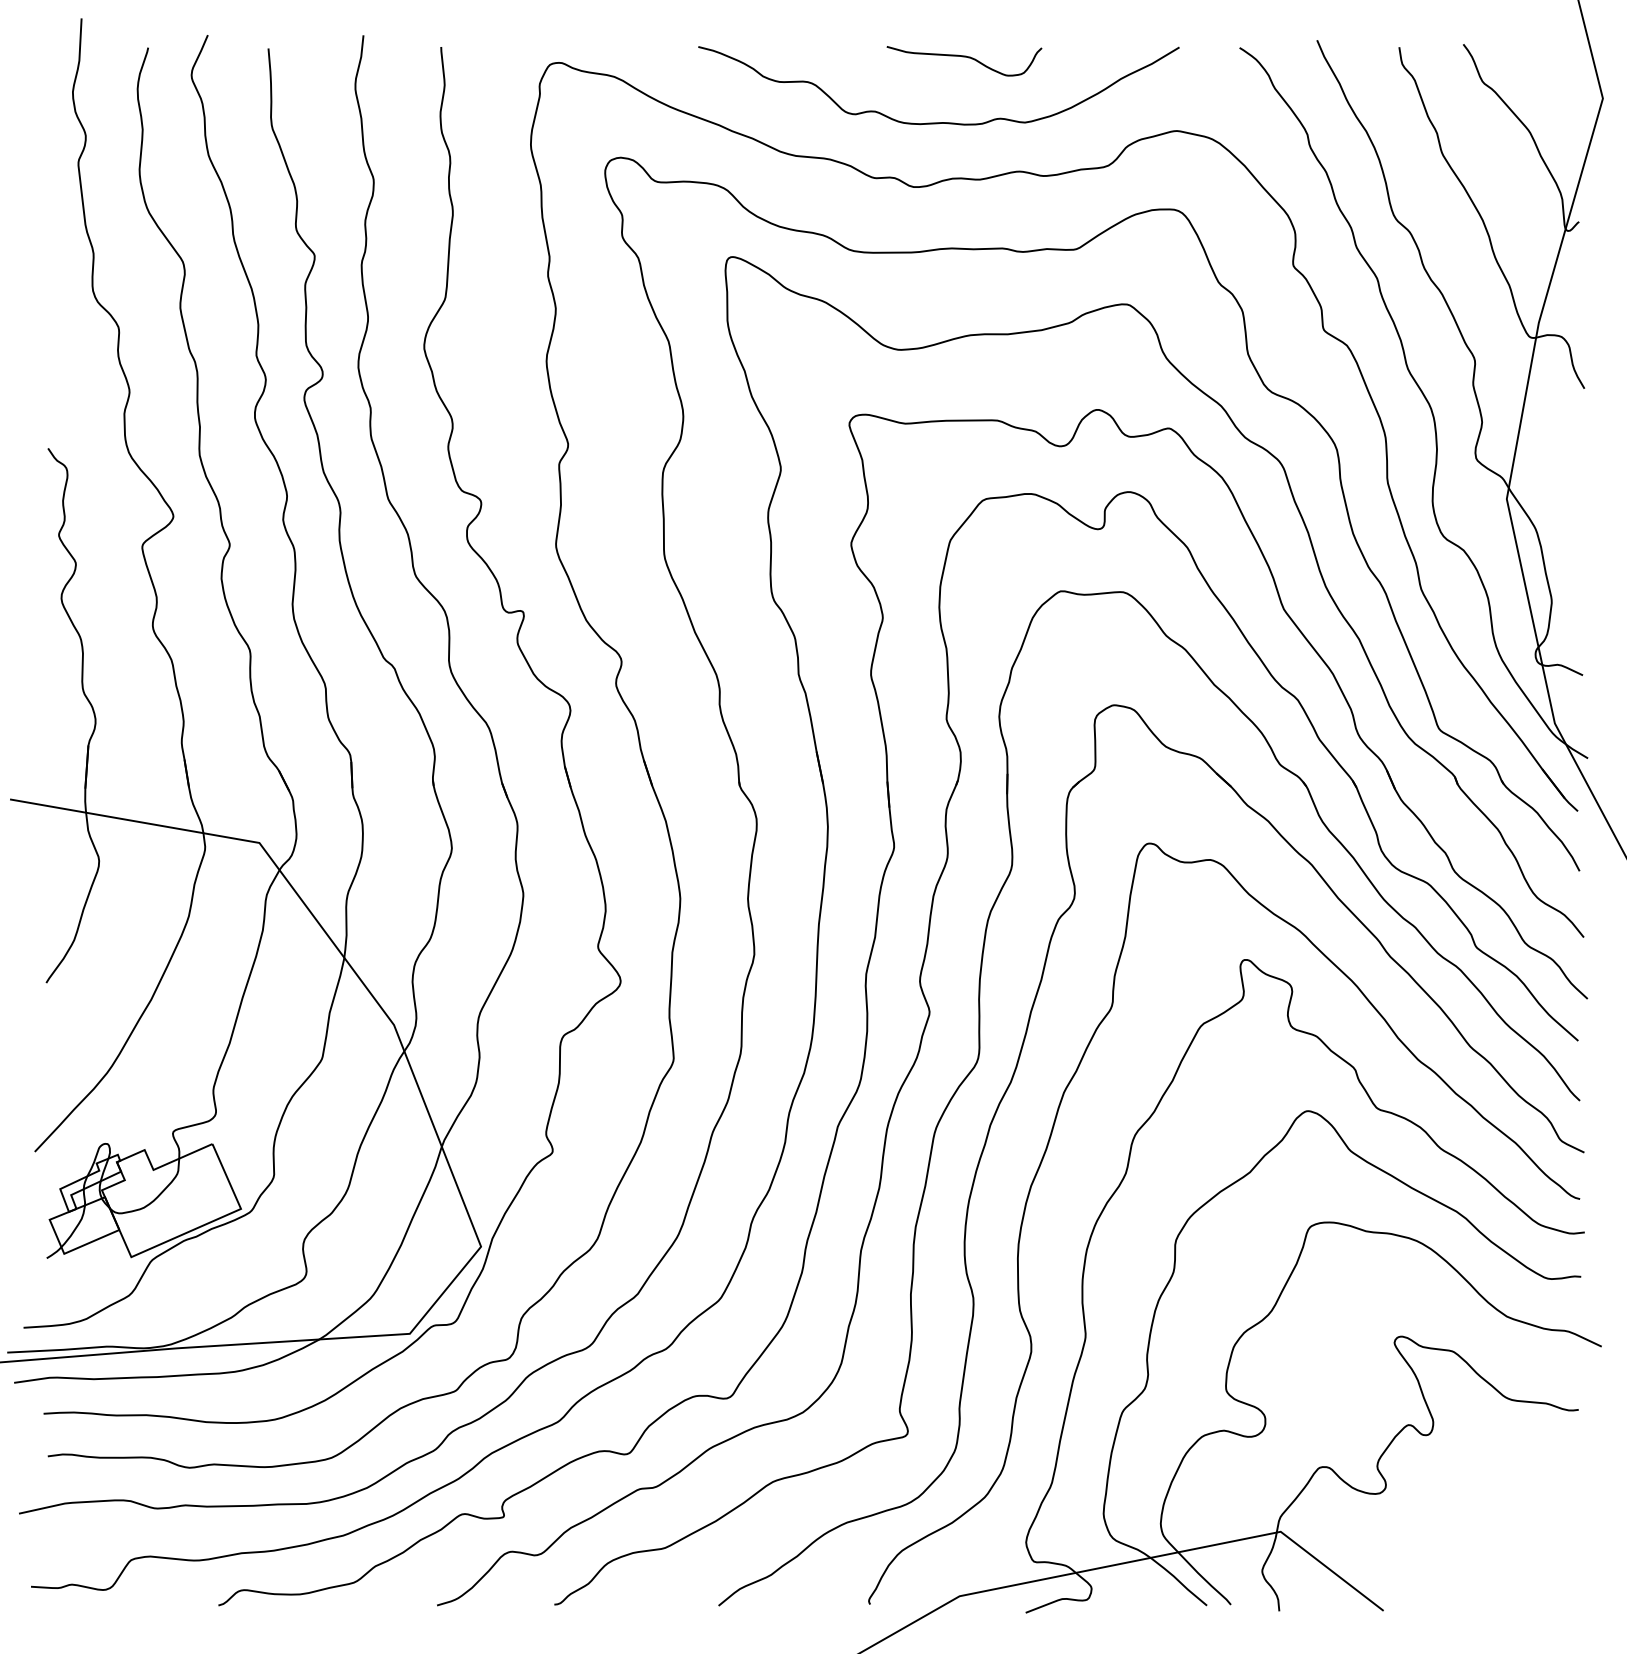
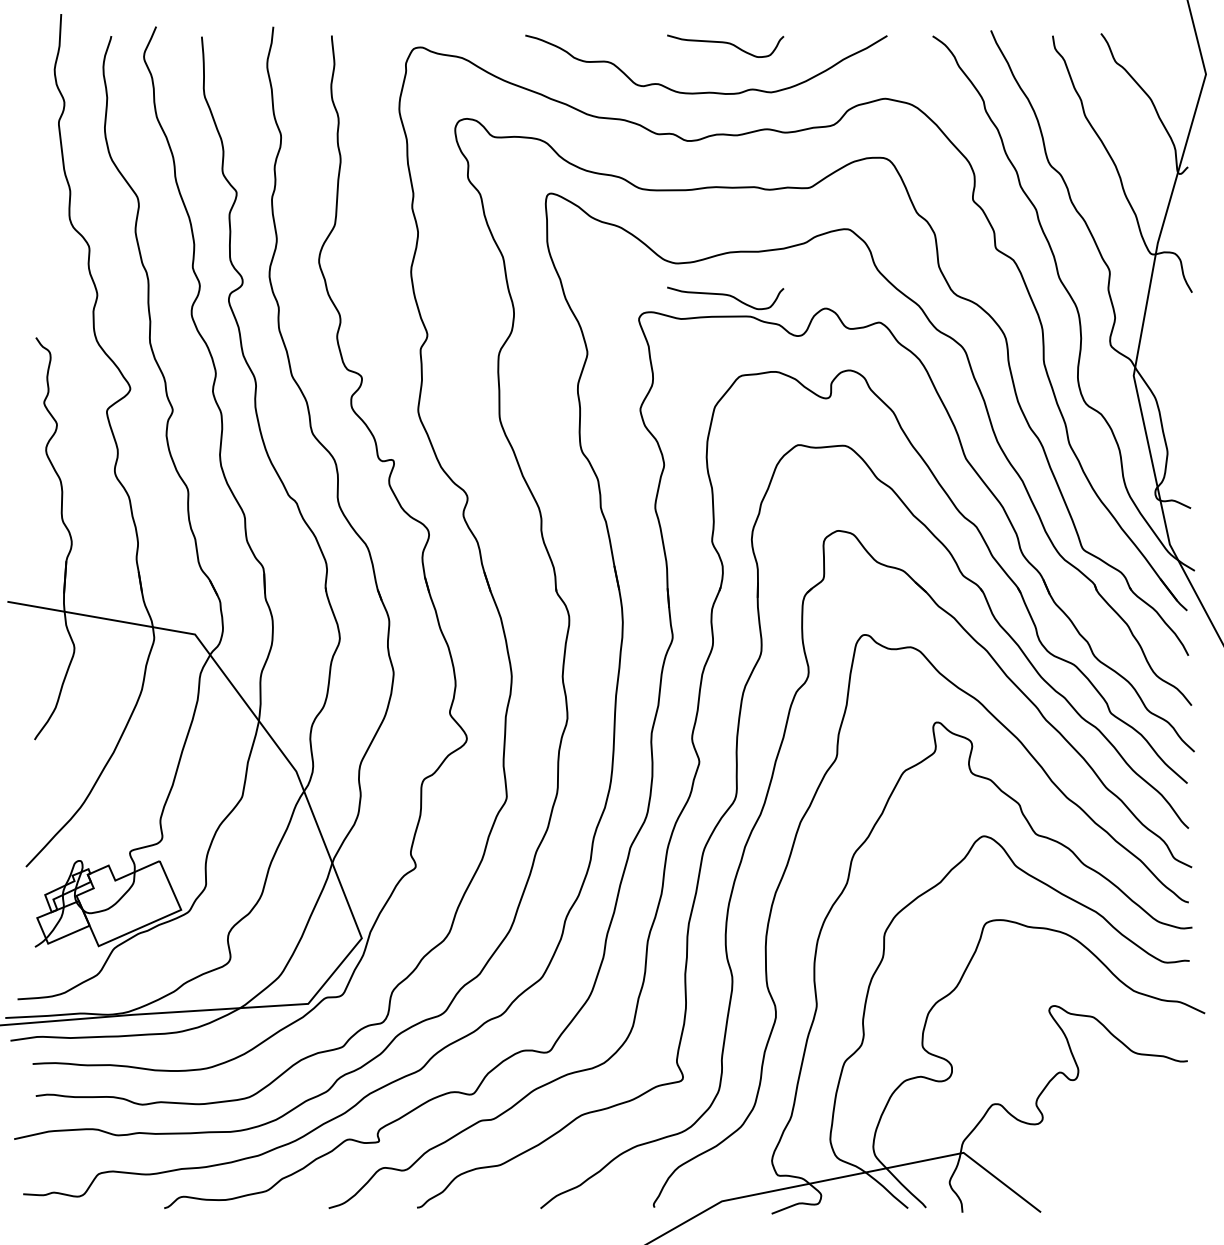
curve: (964, 392) -> (725, 295), added

